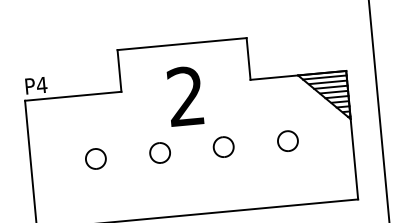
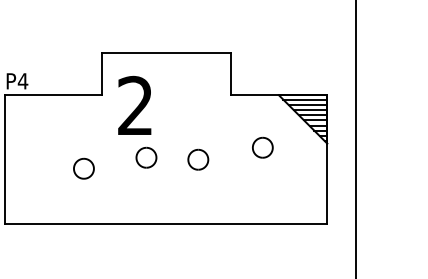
text: (184, 95) -> (134, 104), moved
part: (287, 140) -> (262, 147), moved
part: (160, 152) -> (146, 157), moved
part: (95, 158) -> (83, 168), moved

